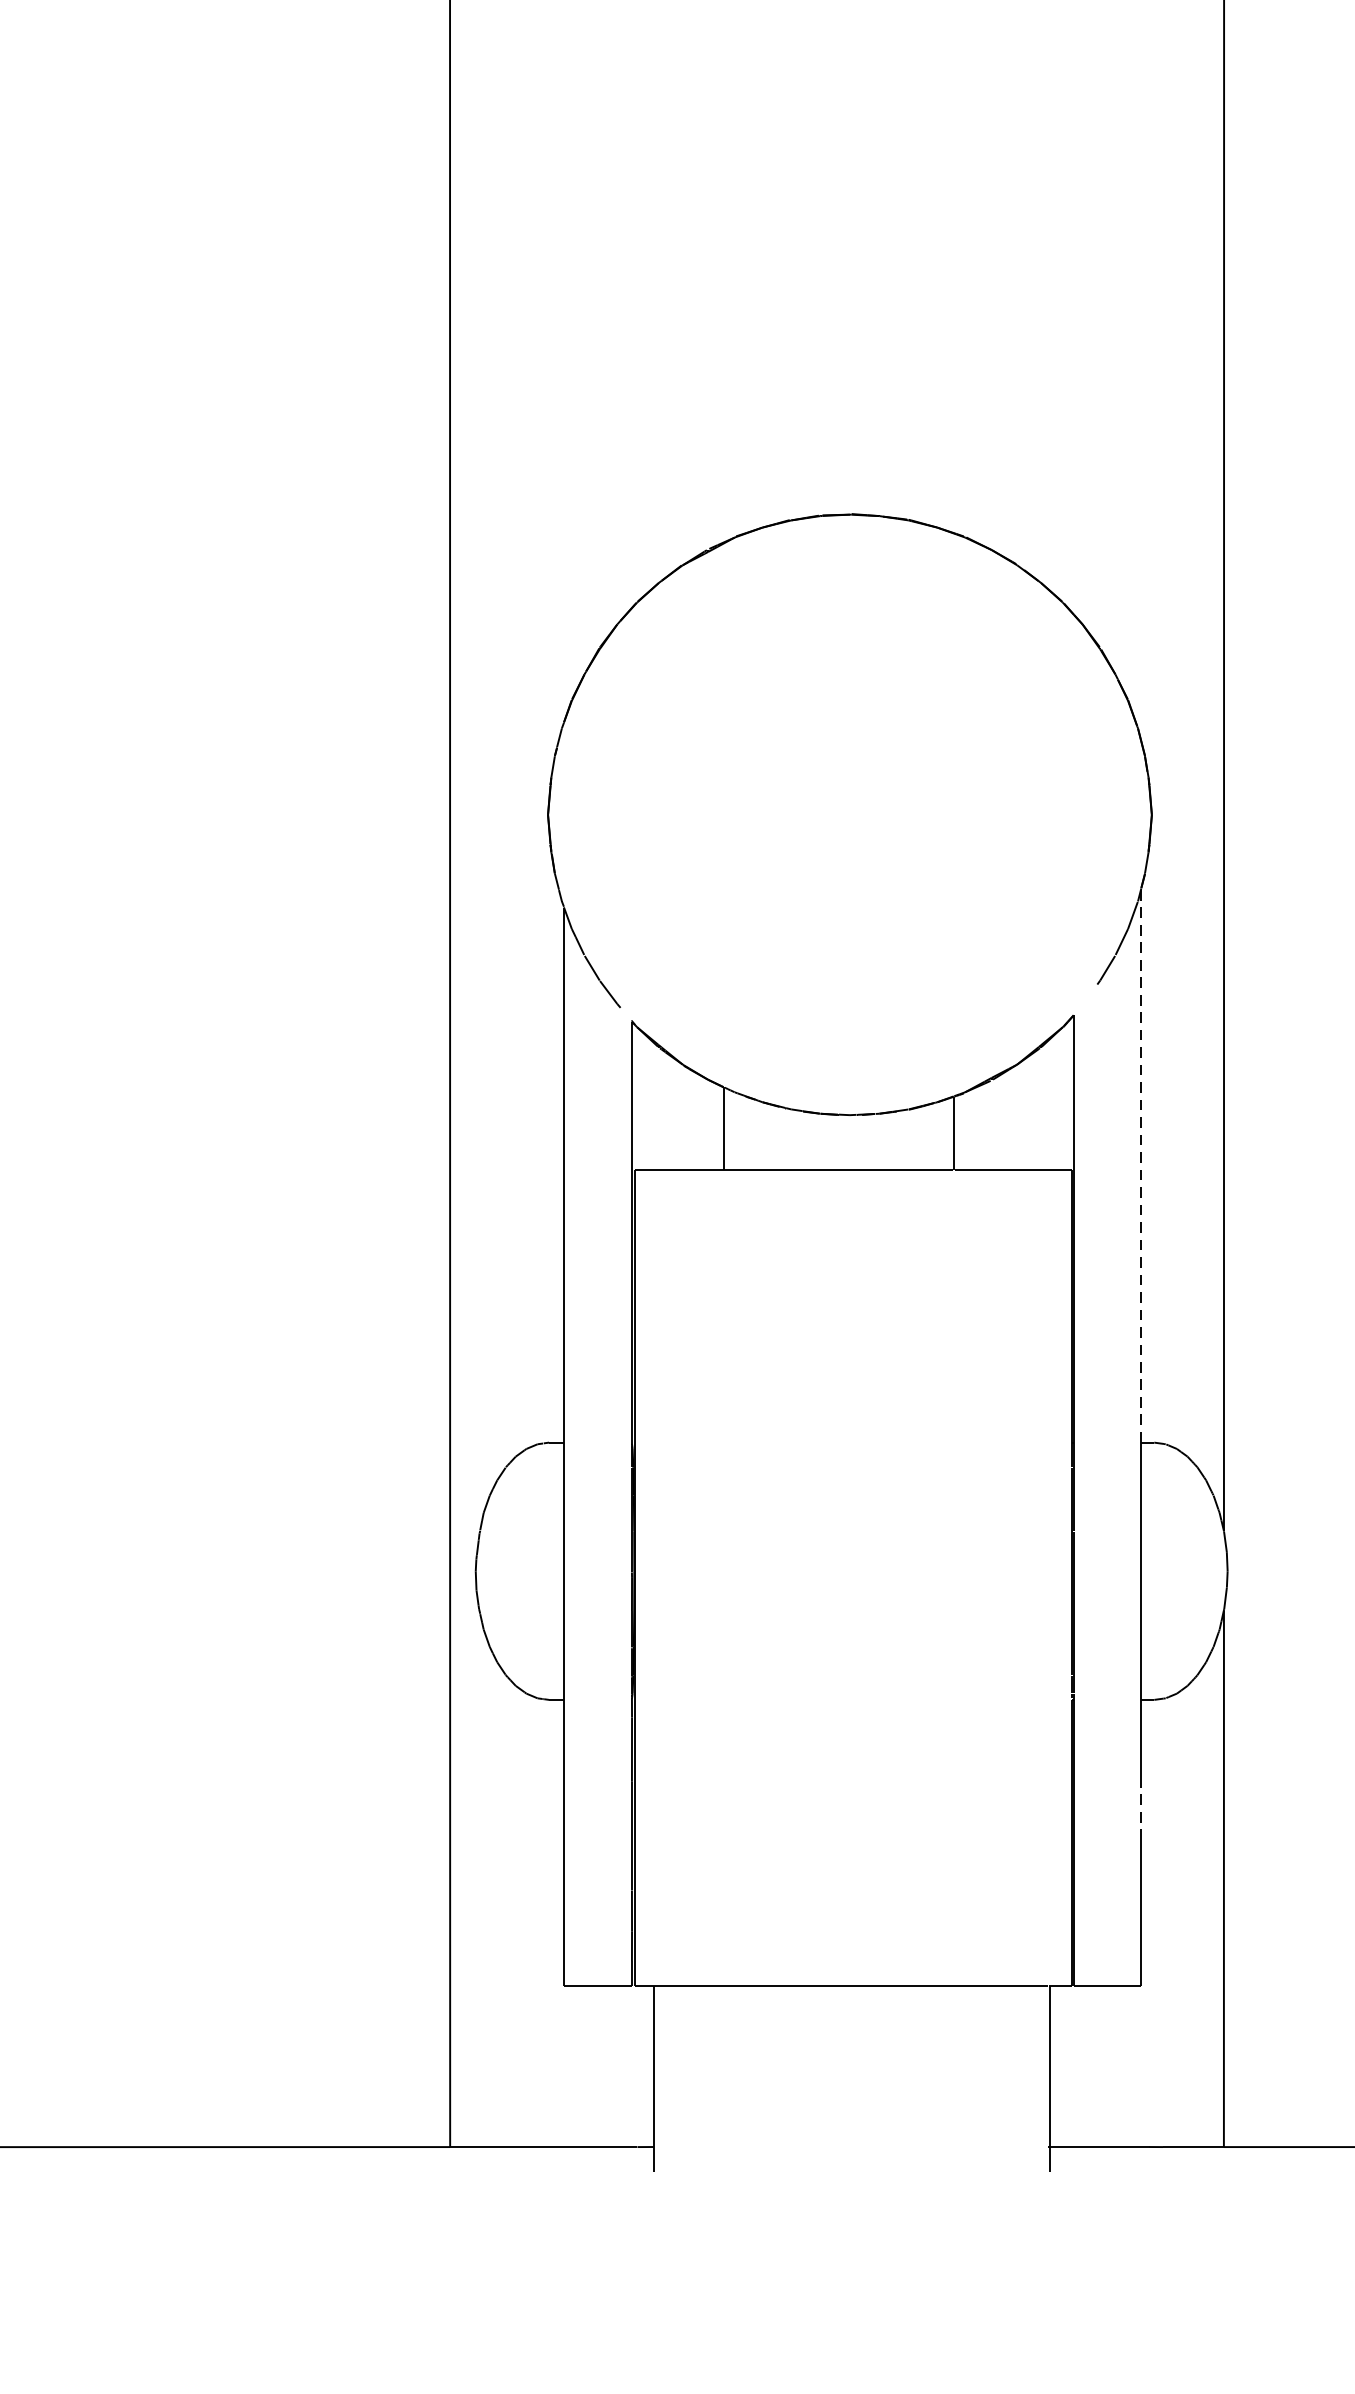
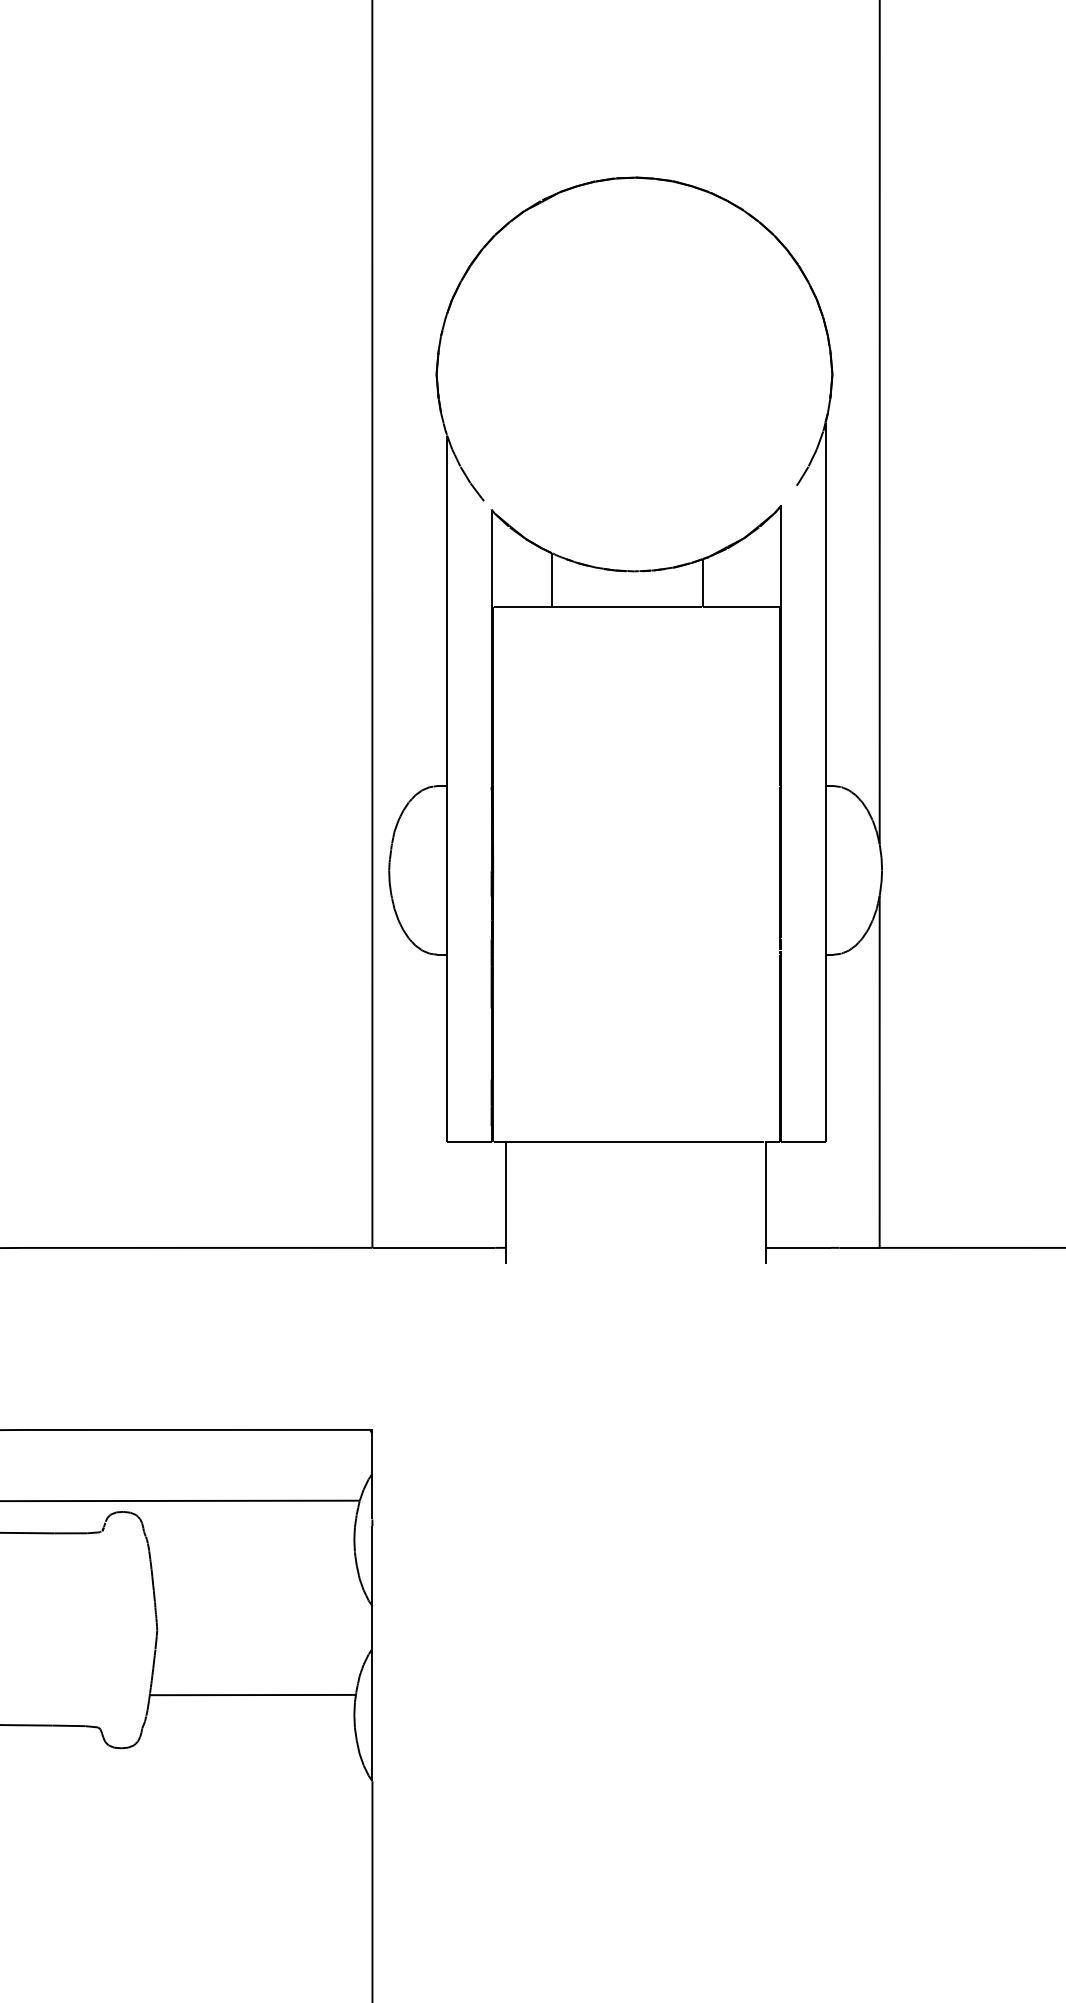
line: (1141, 1165) -> (825, 604), dashed -> solid
line: (1141, 1810) -> (825, 1027), dashed -> solid

